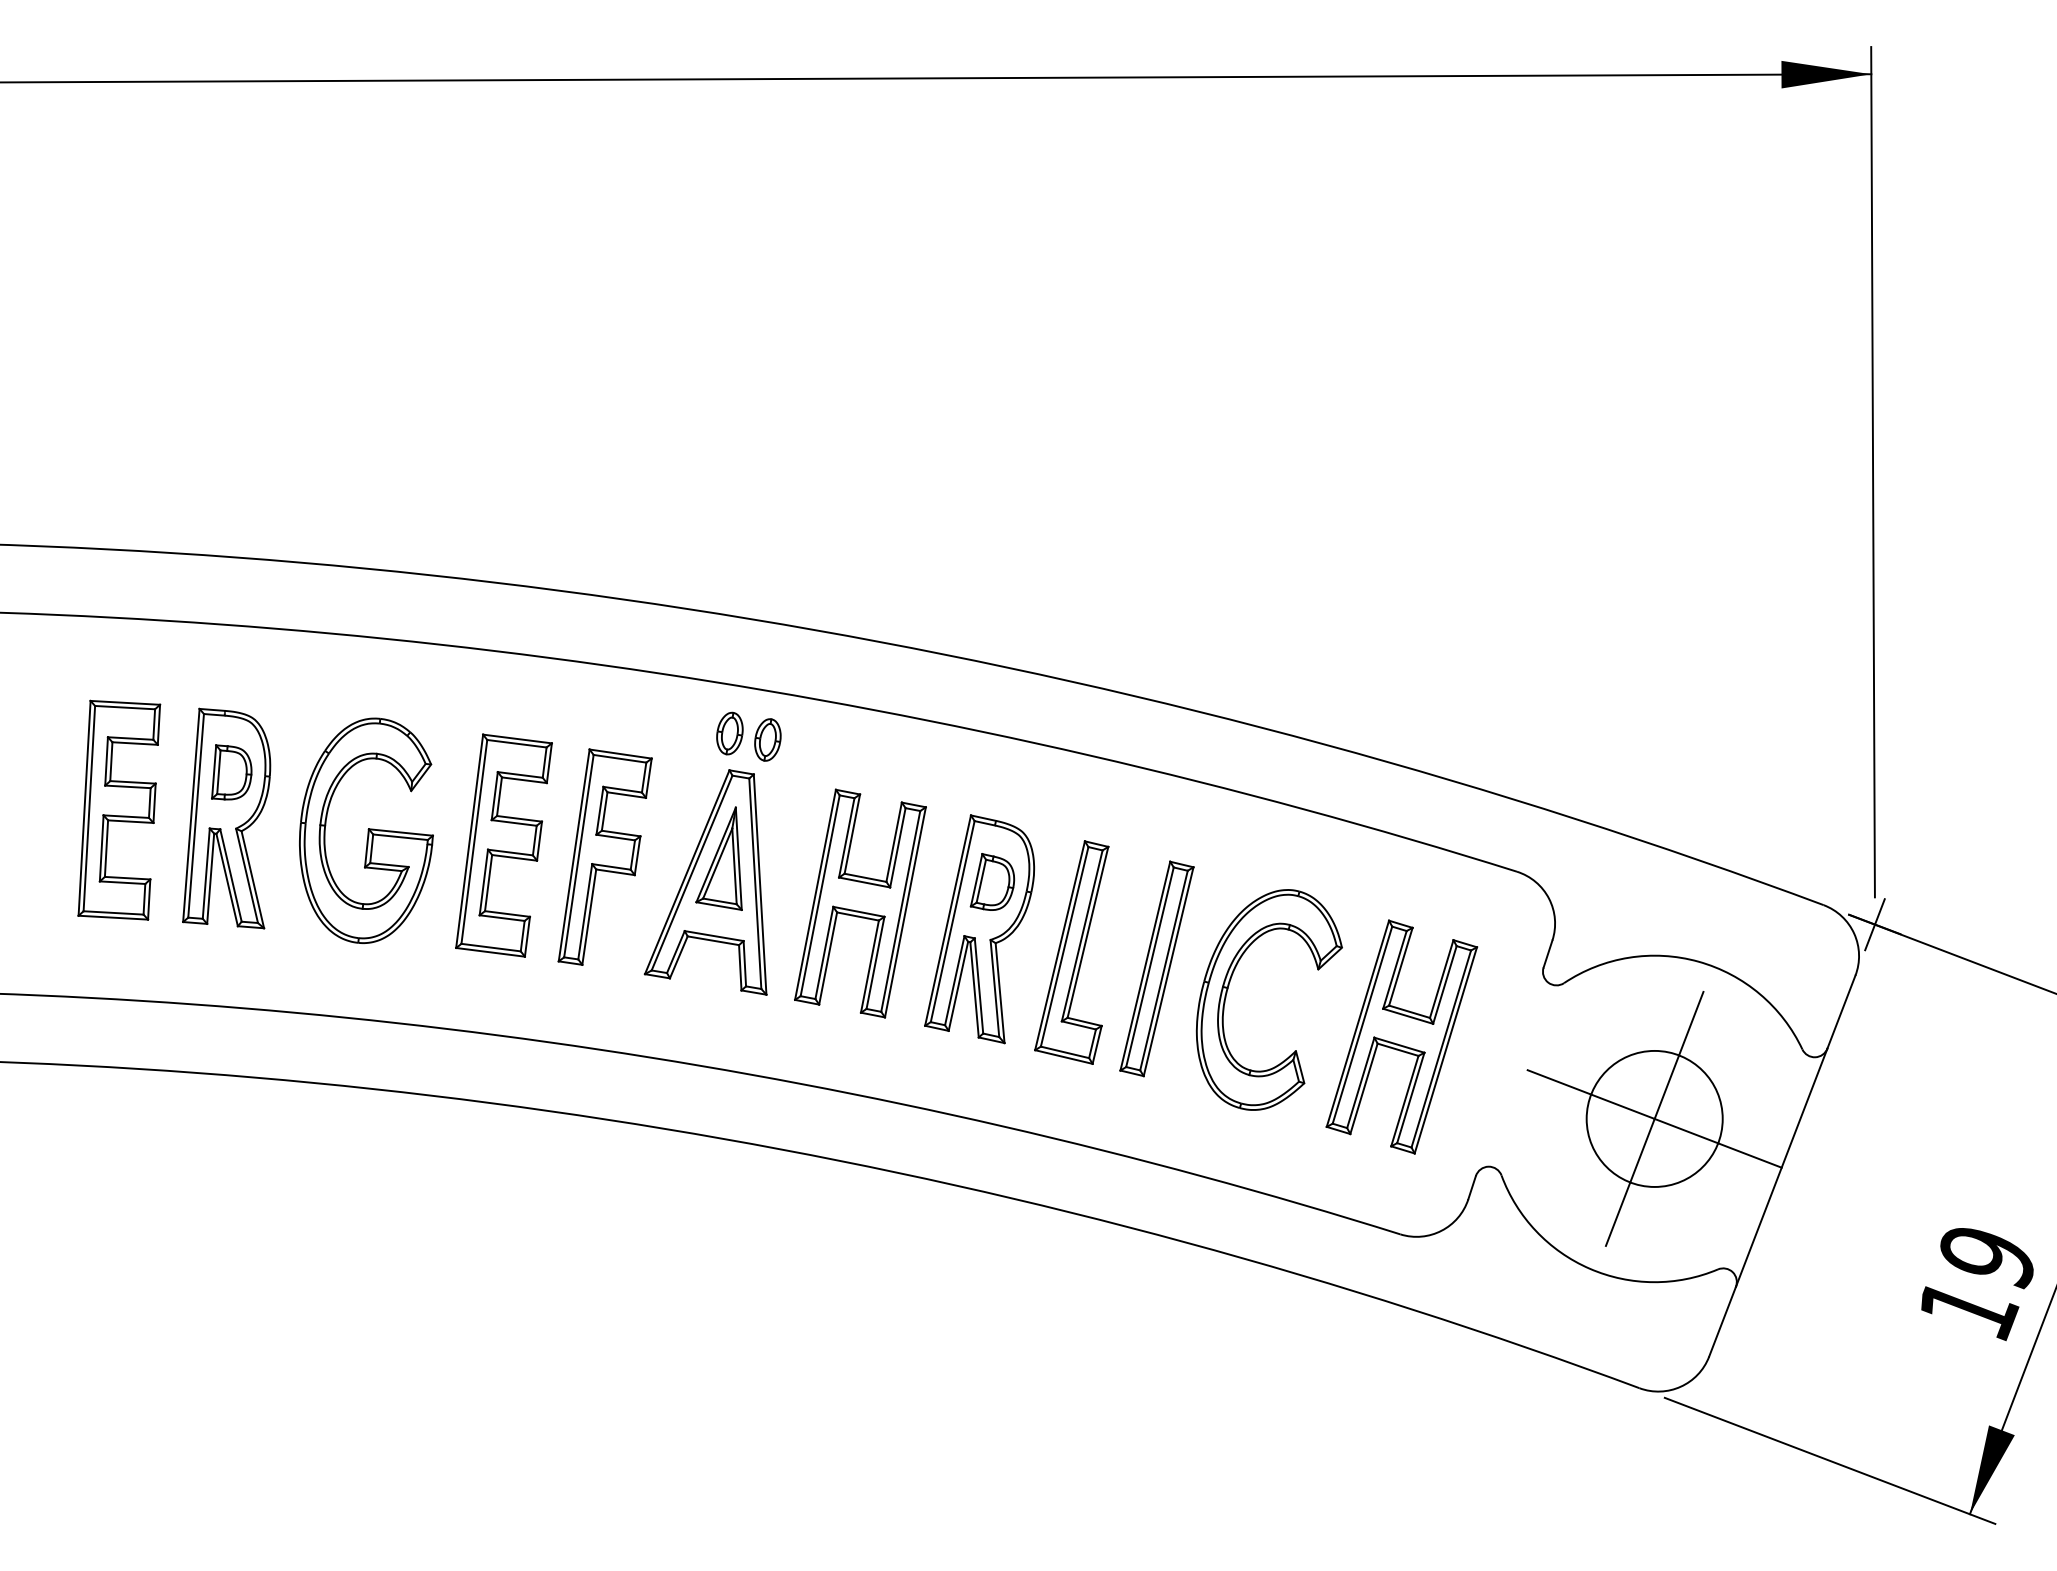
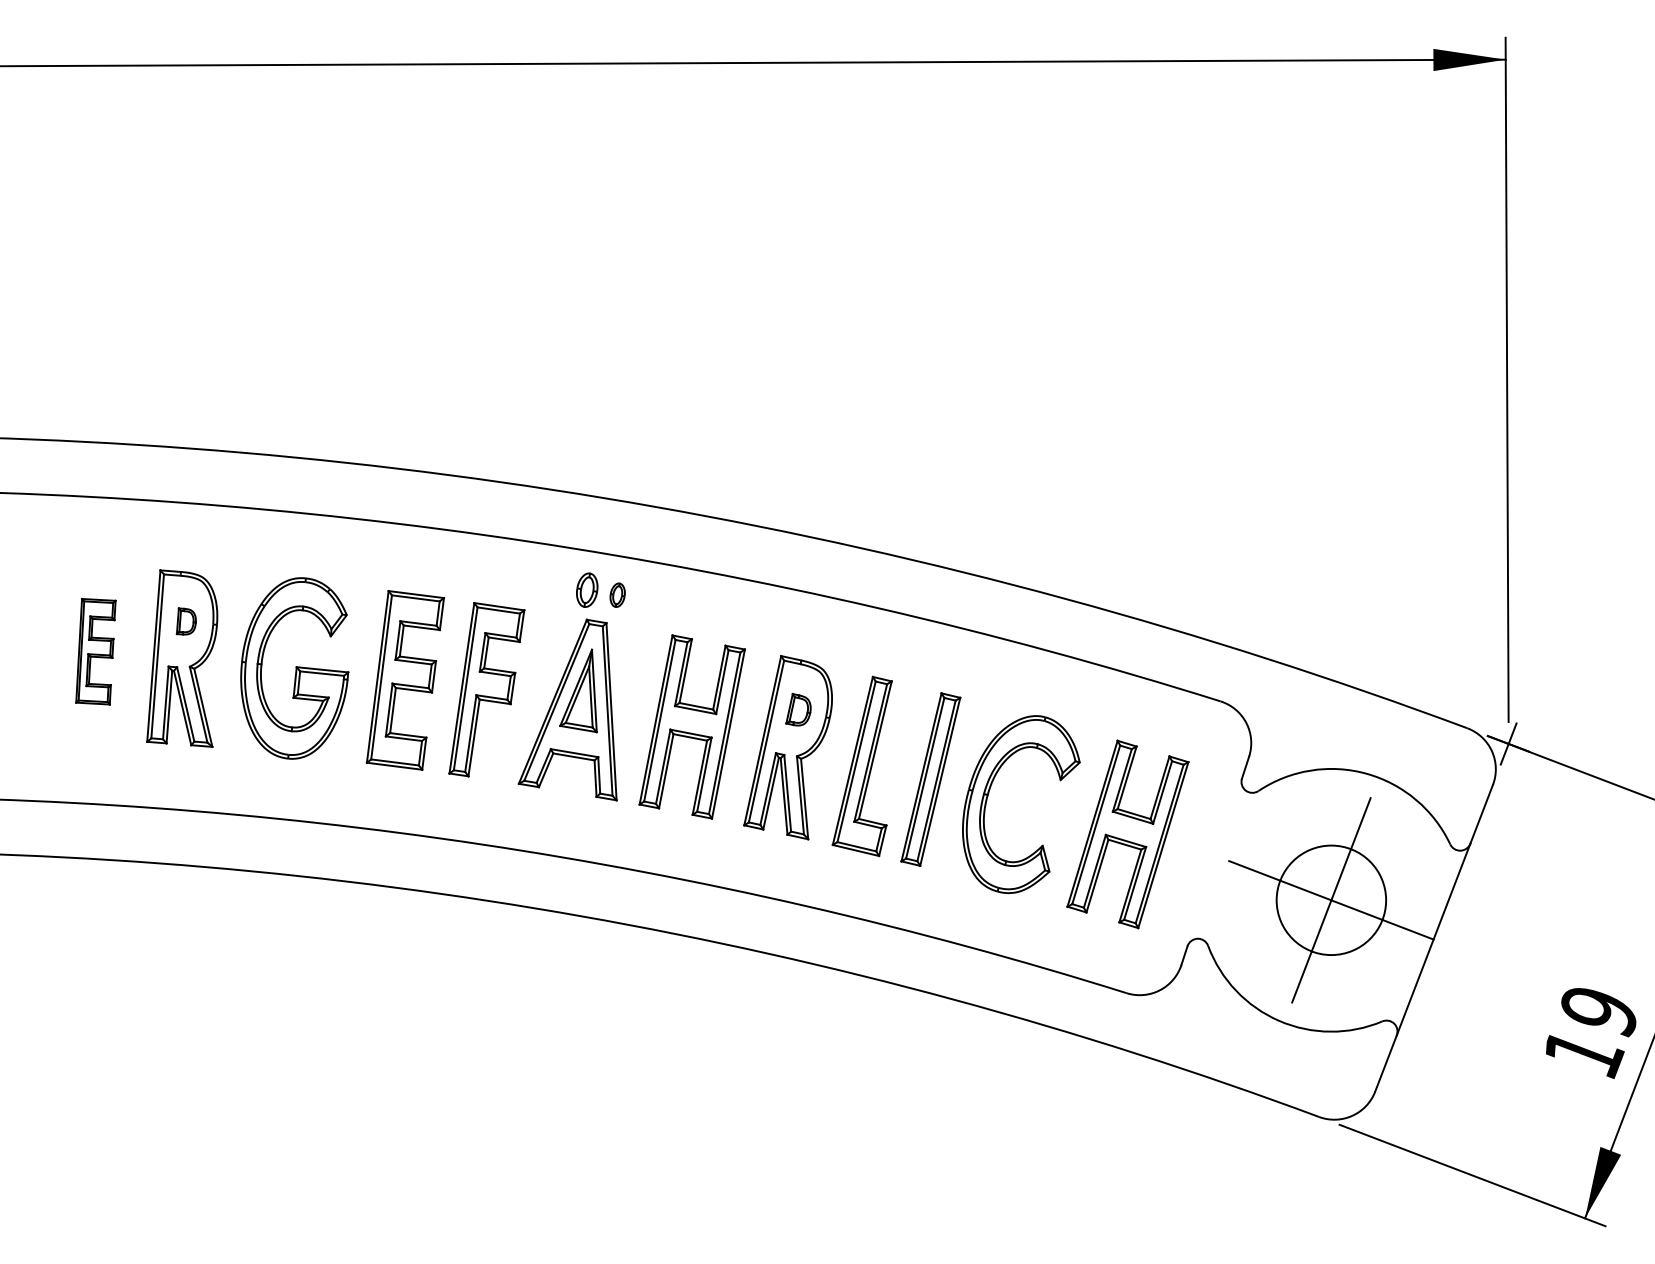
part: (767, 738) -> (617, 594), size x0.7
part: (231, 772) -> (186, 621), size x0.6
part: (118, 809) -> (95, 651), size x0.6
part: (992, 881) -> (798, 709), size x0.7

